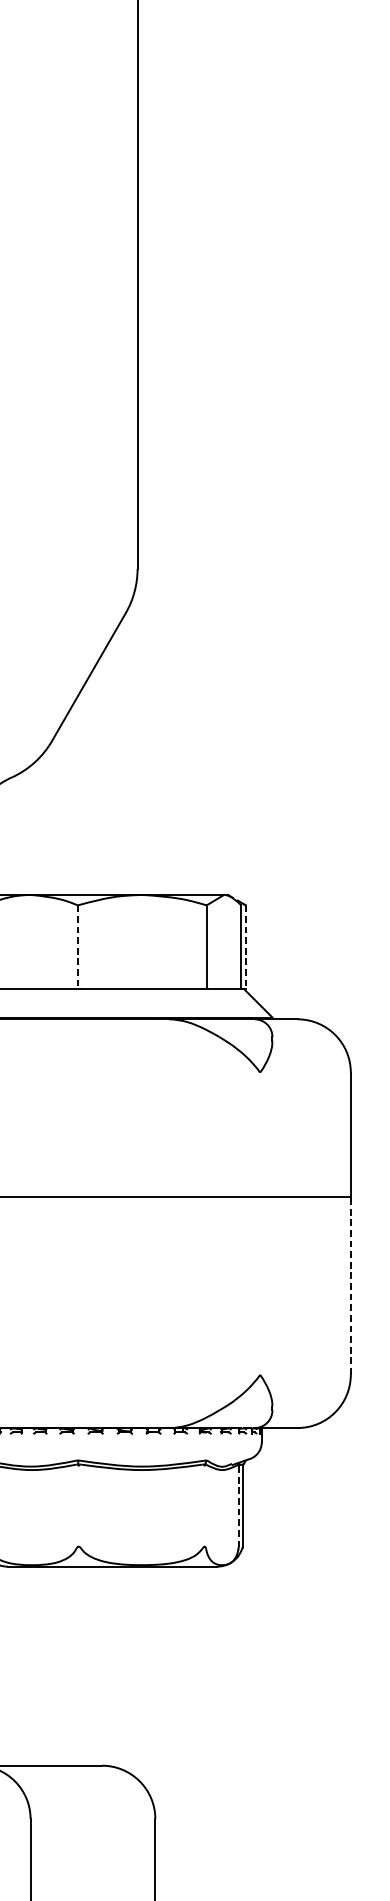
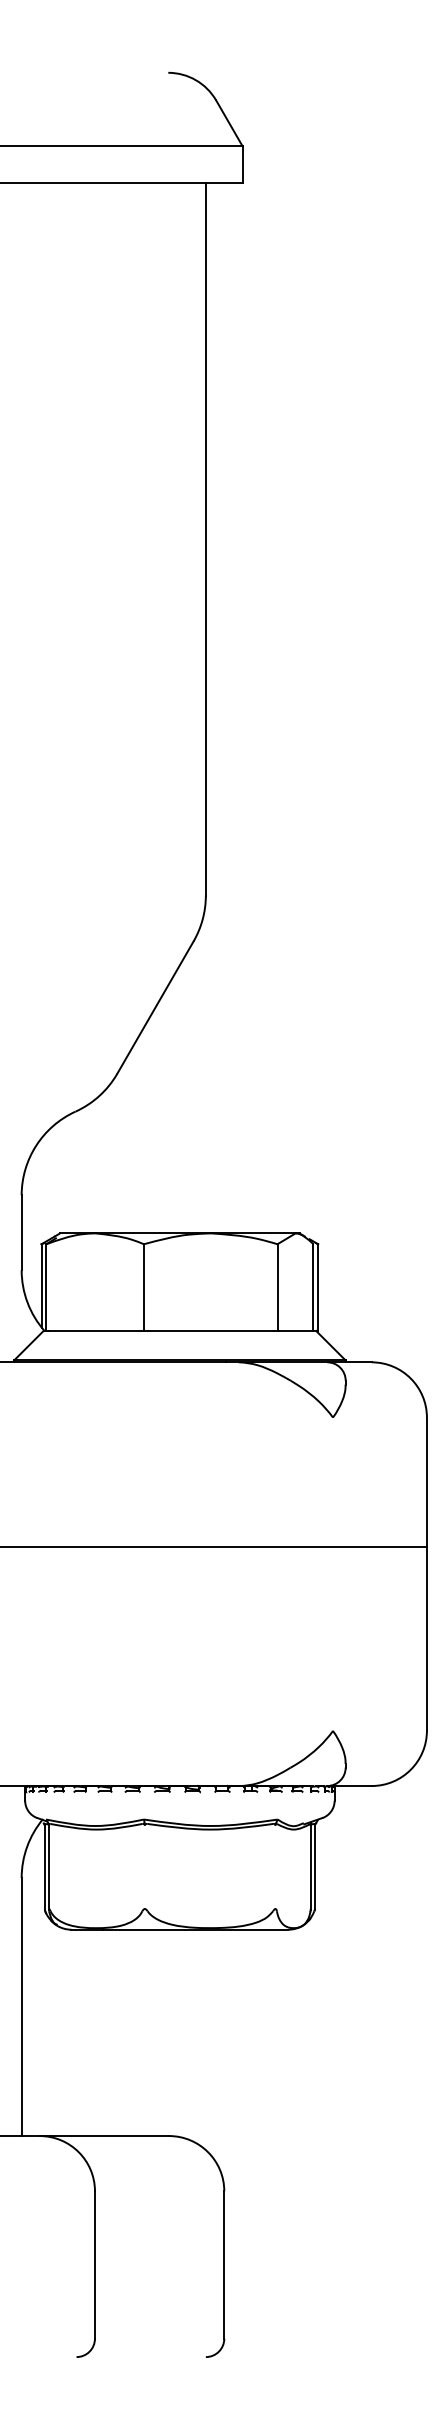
line: (77, 948) -> (143, 1288), dashed -> solid
line: (246, 948) -> (318, 1288), dashed -> solid
line: (350, 1285) -> (426, 1638), dashed -> solid
line: (238, 1505) -> (310, 1866), dashed -> solid

